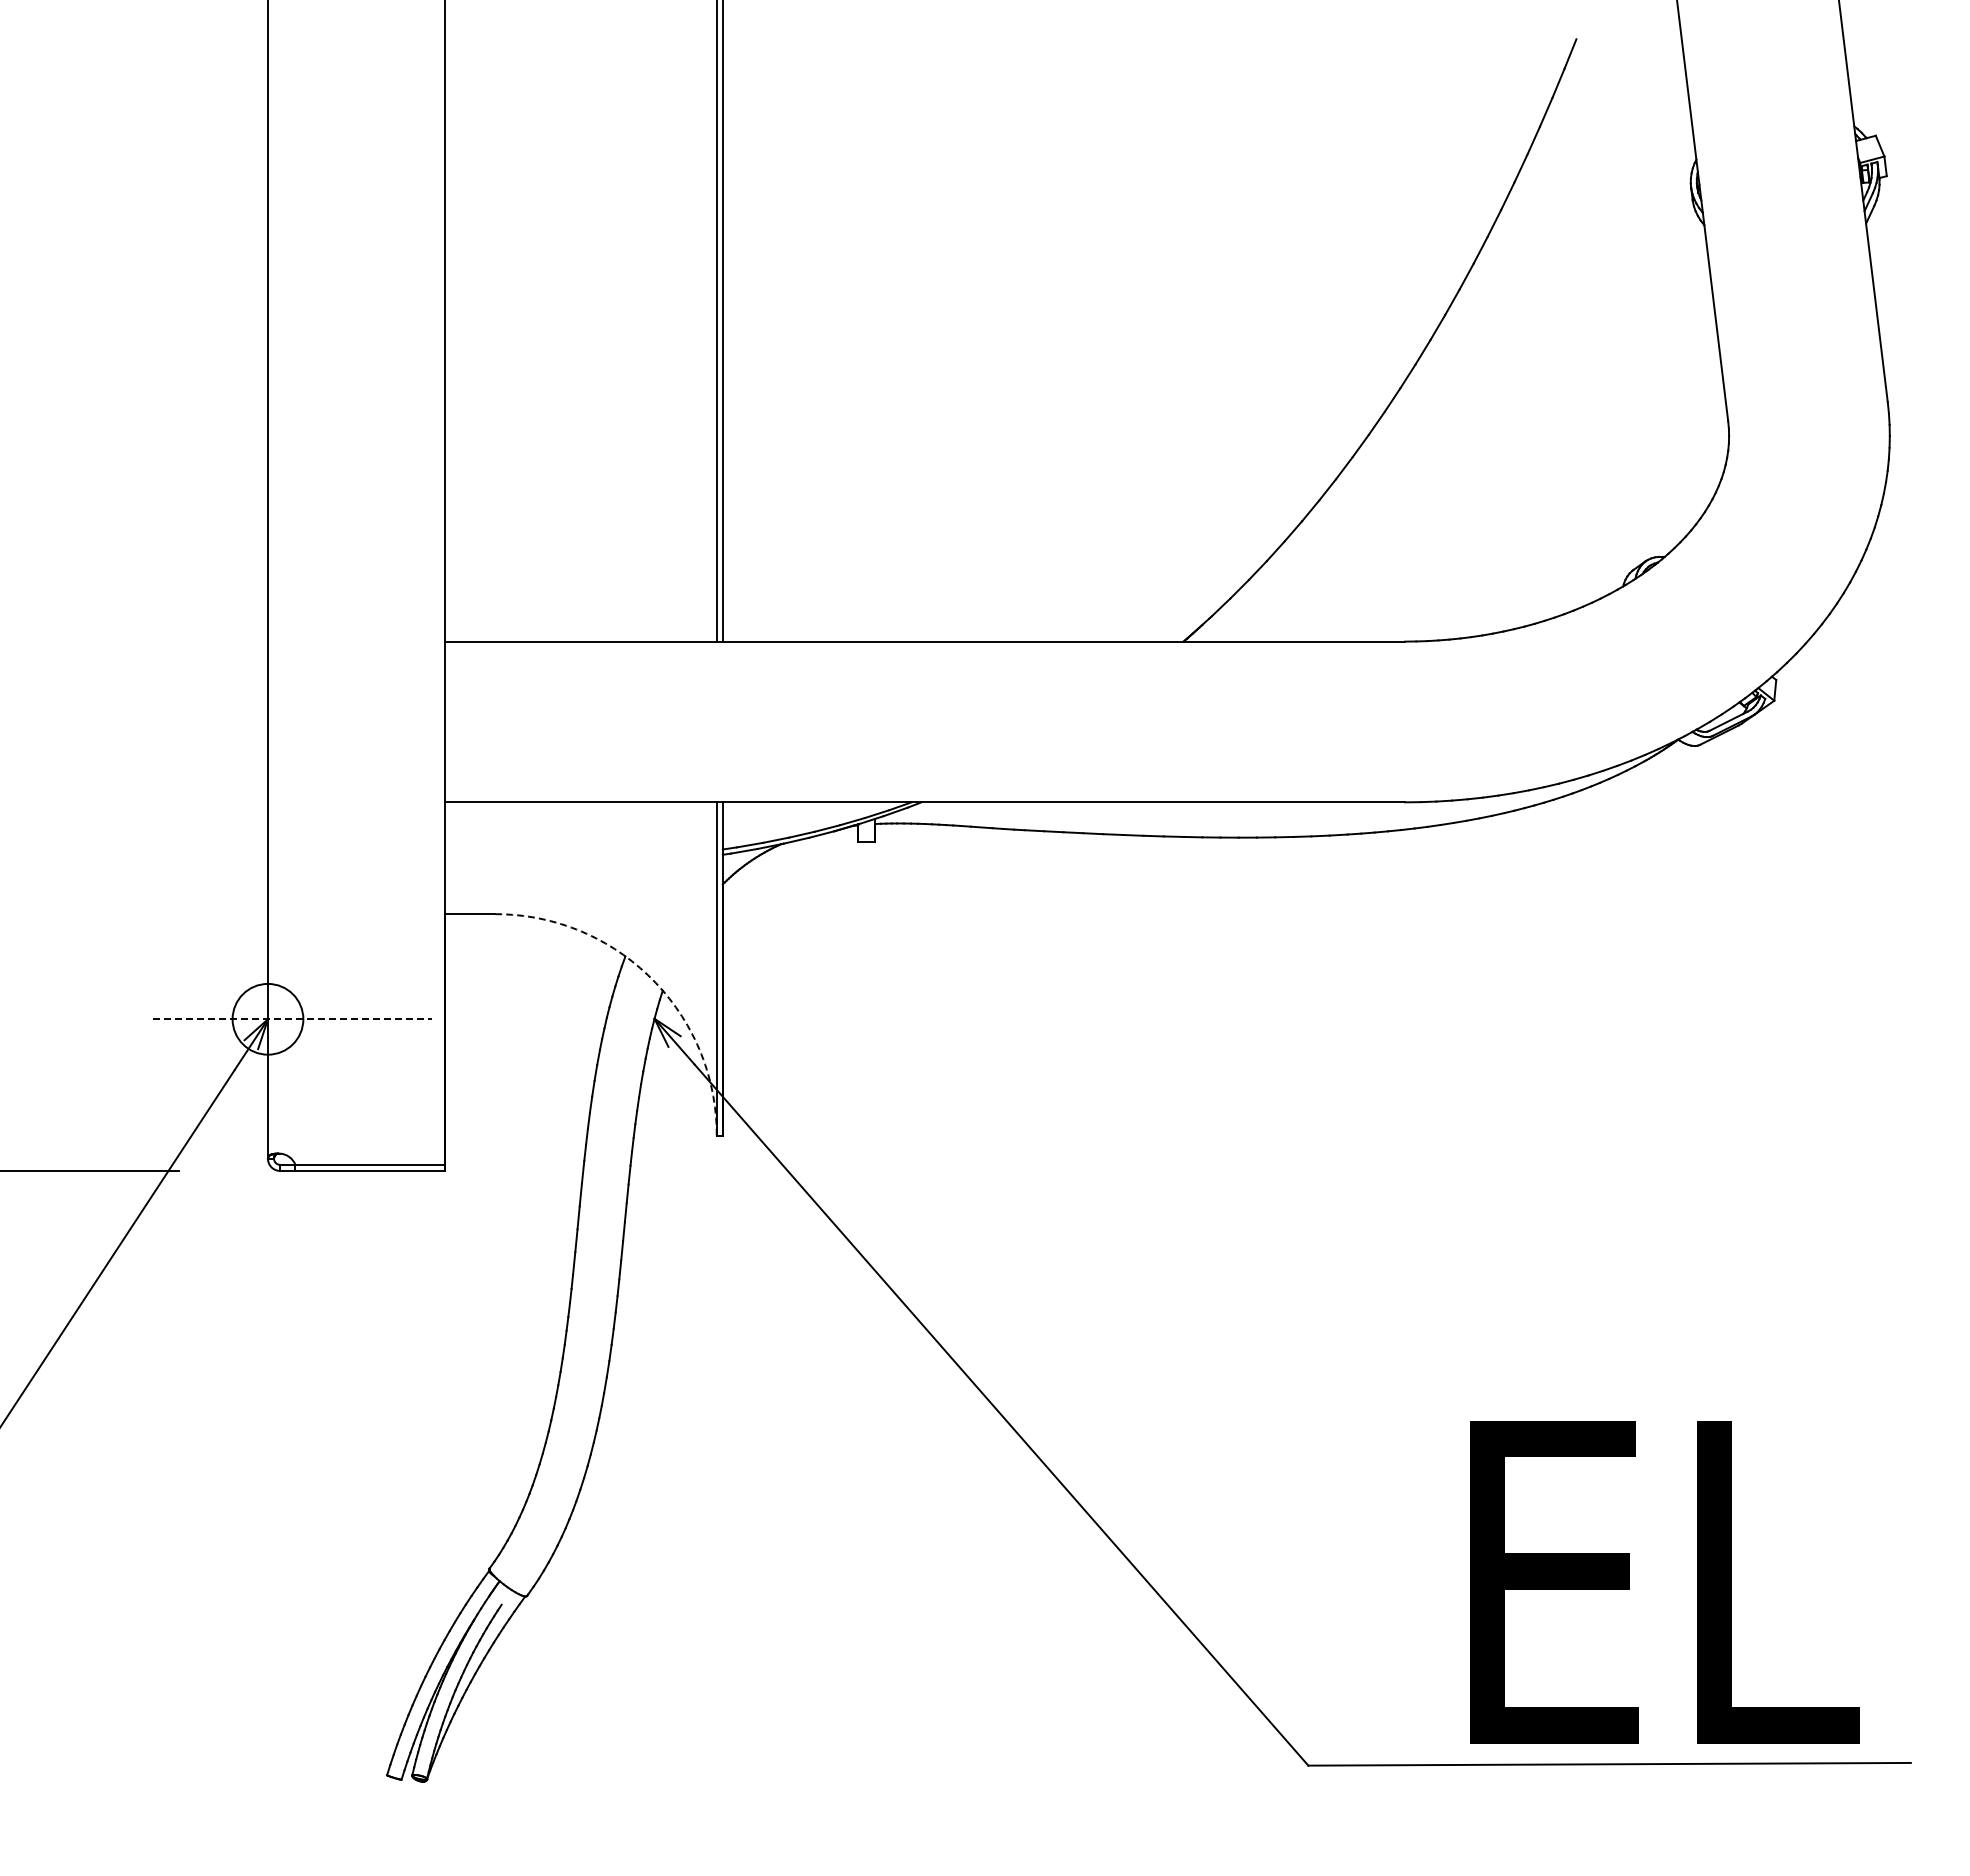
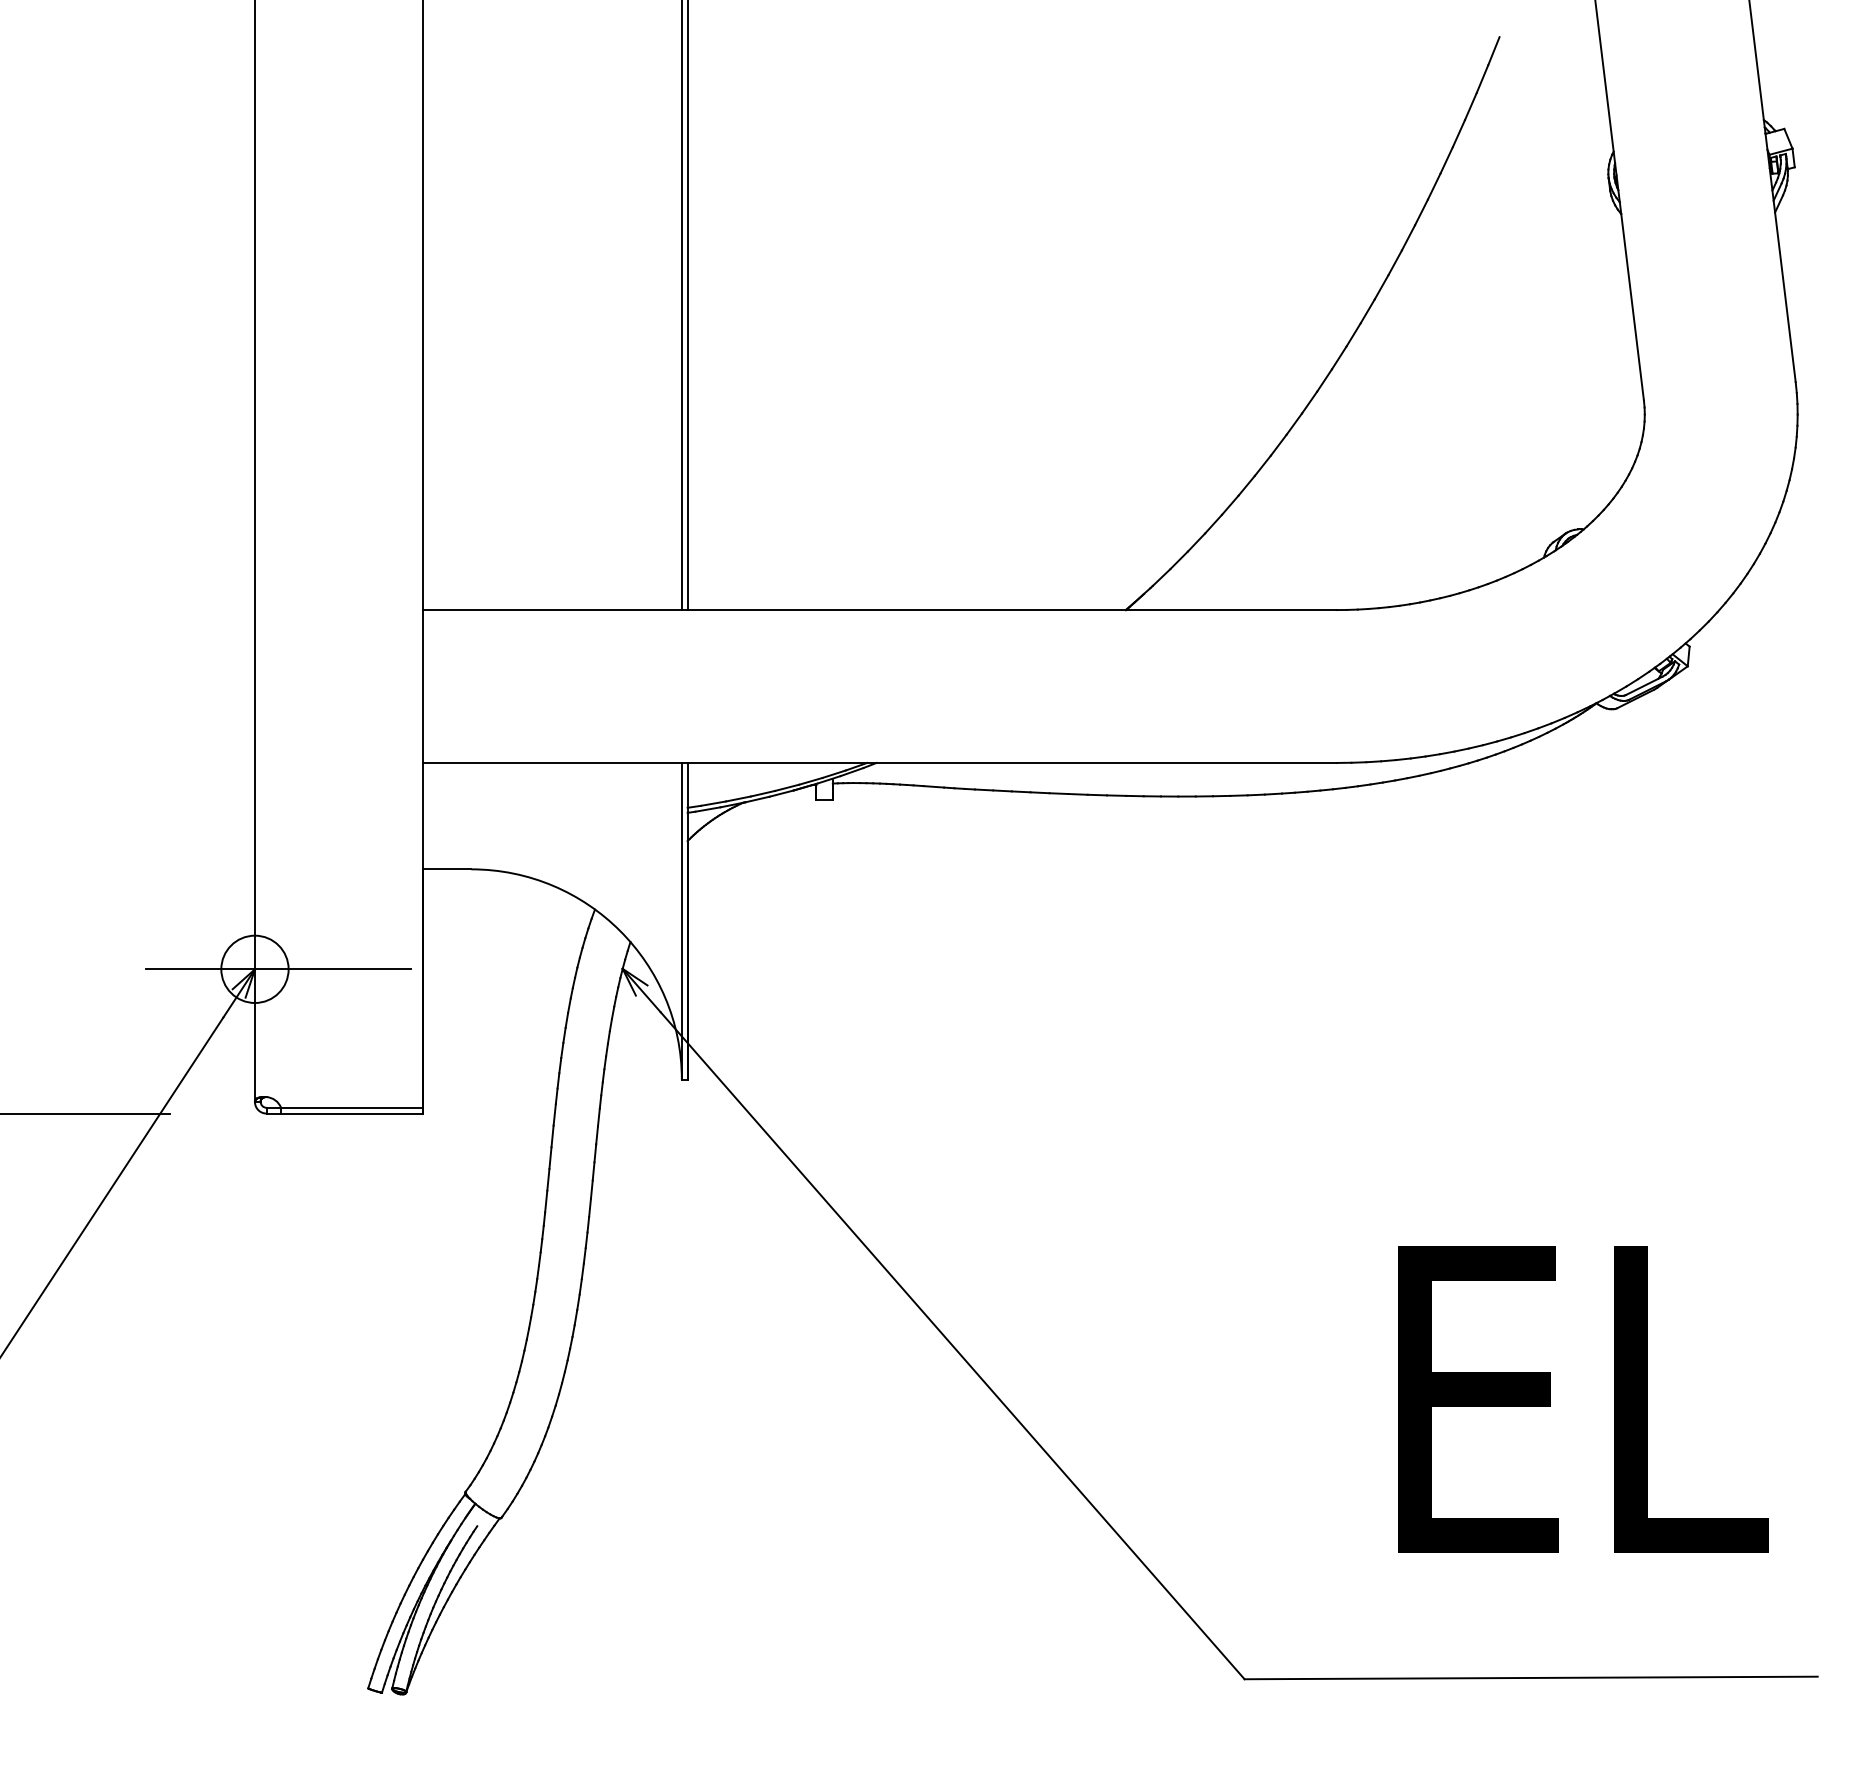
arc: (651, 979) -> (619, 931), dashed -> solid
line: (293, 1019) -> (279, 969), dashed -> solid
text: (1664, 1582) -> (1583, 1399), moved

